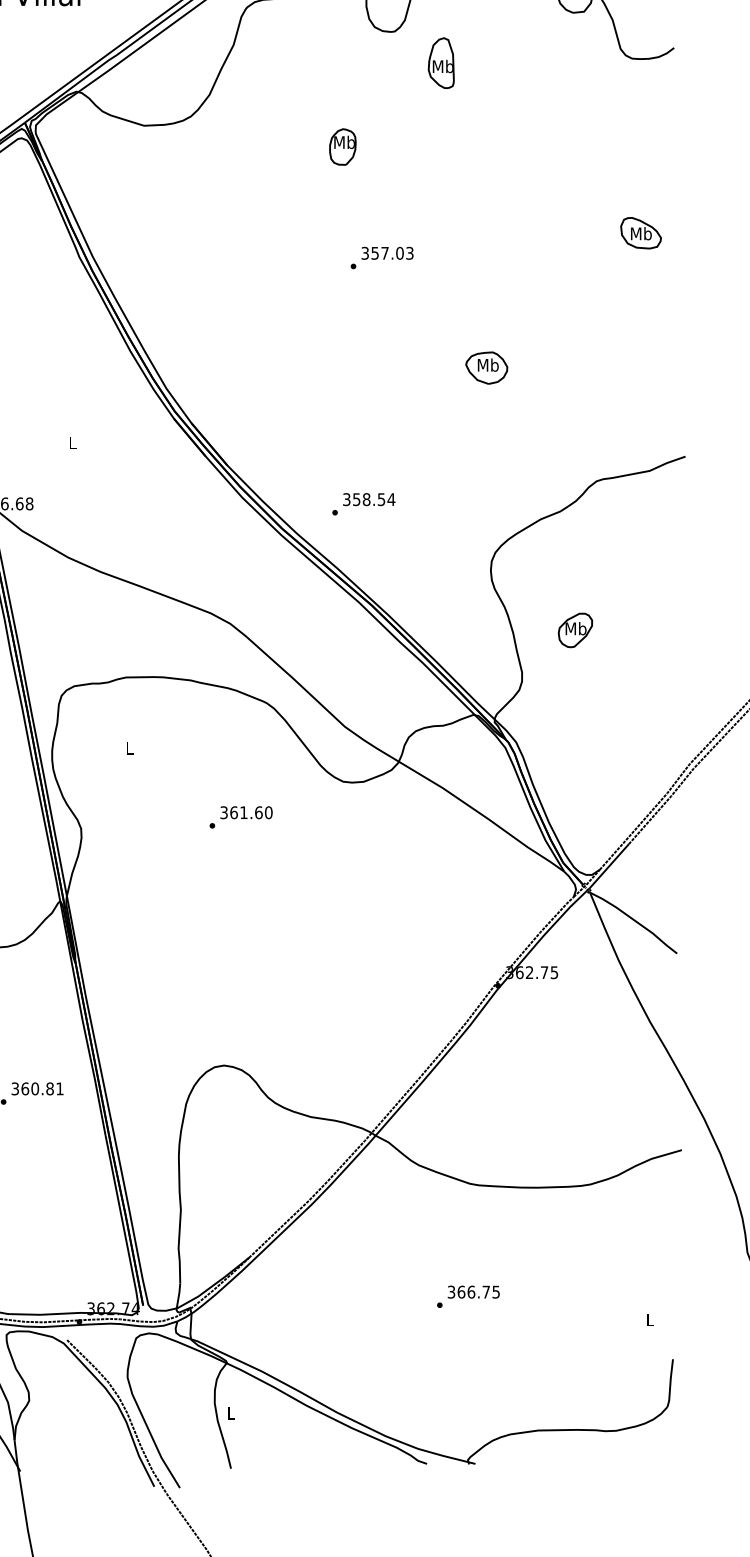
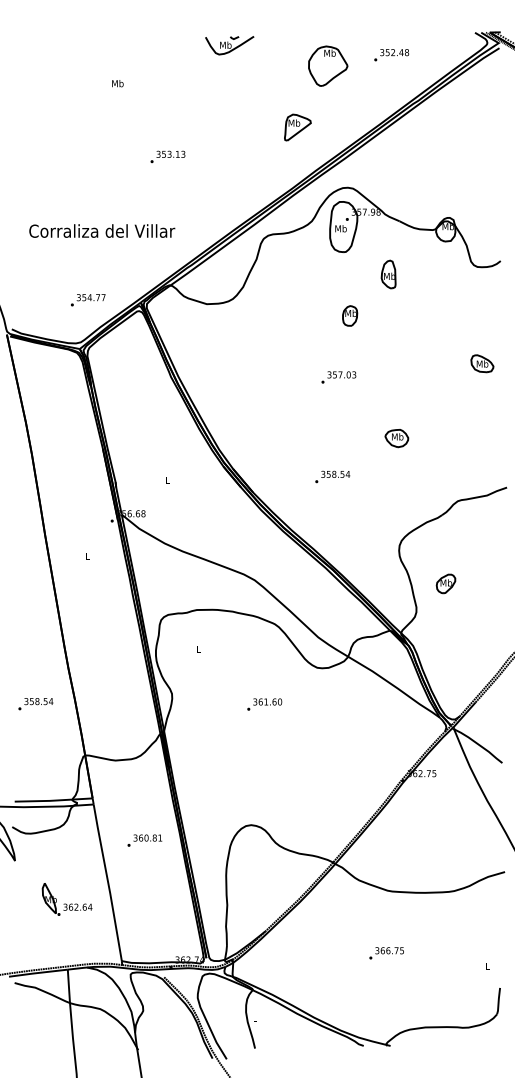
part: (441, 63) -> (388, 274), moved
part: (343, 146) -> (350, 315), moved
text: (363, 503) -> (332, 476), moved
text: (240, 817) -> (264, 704), moved

